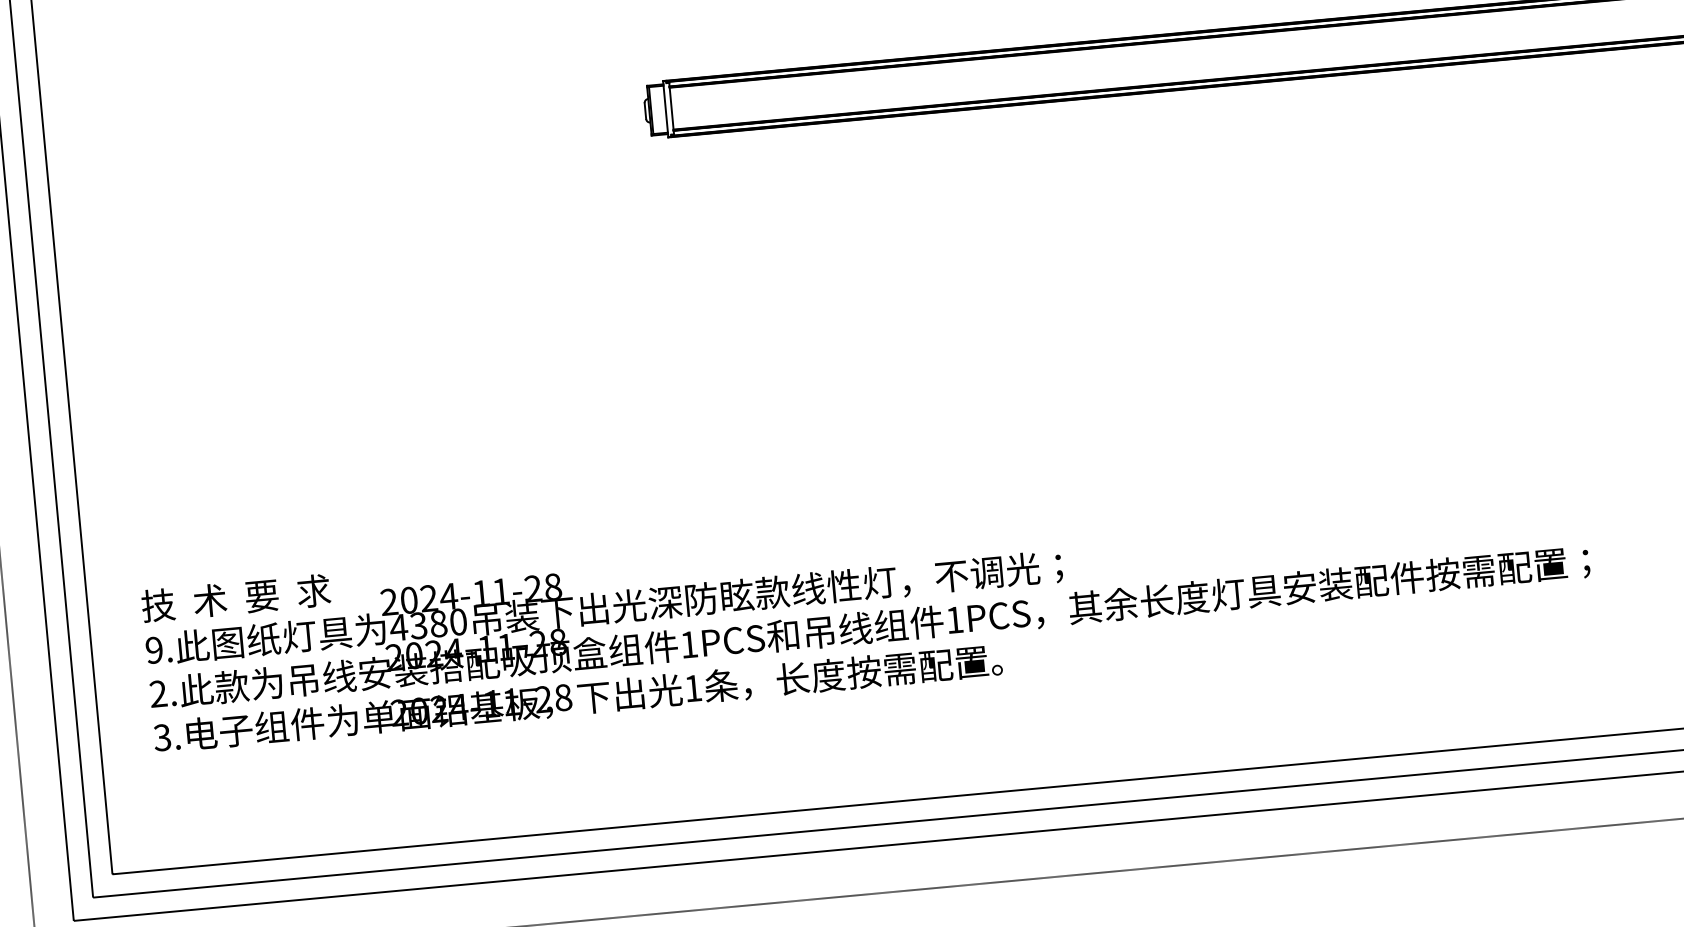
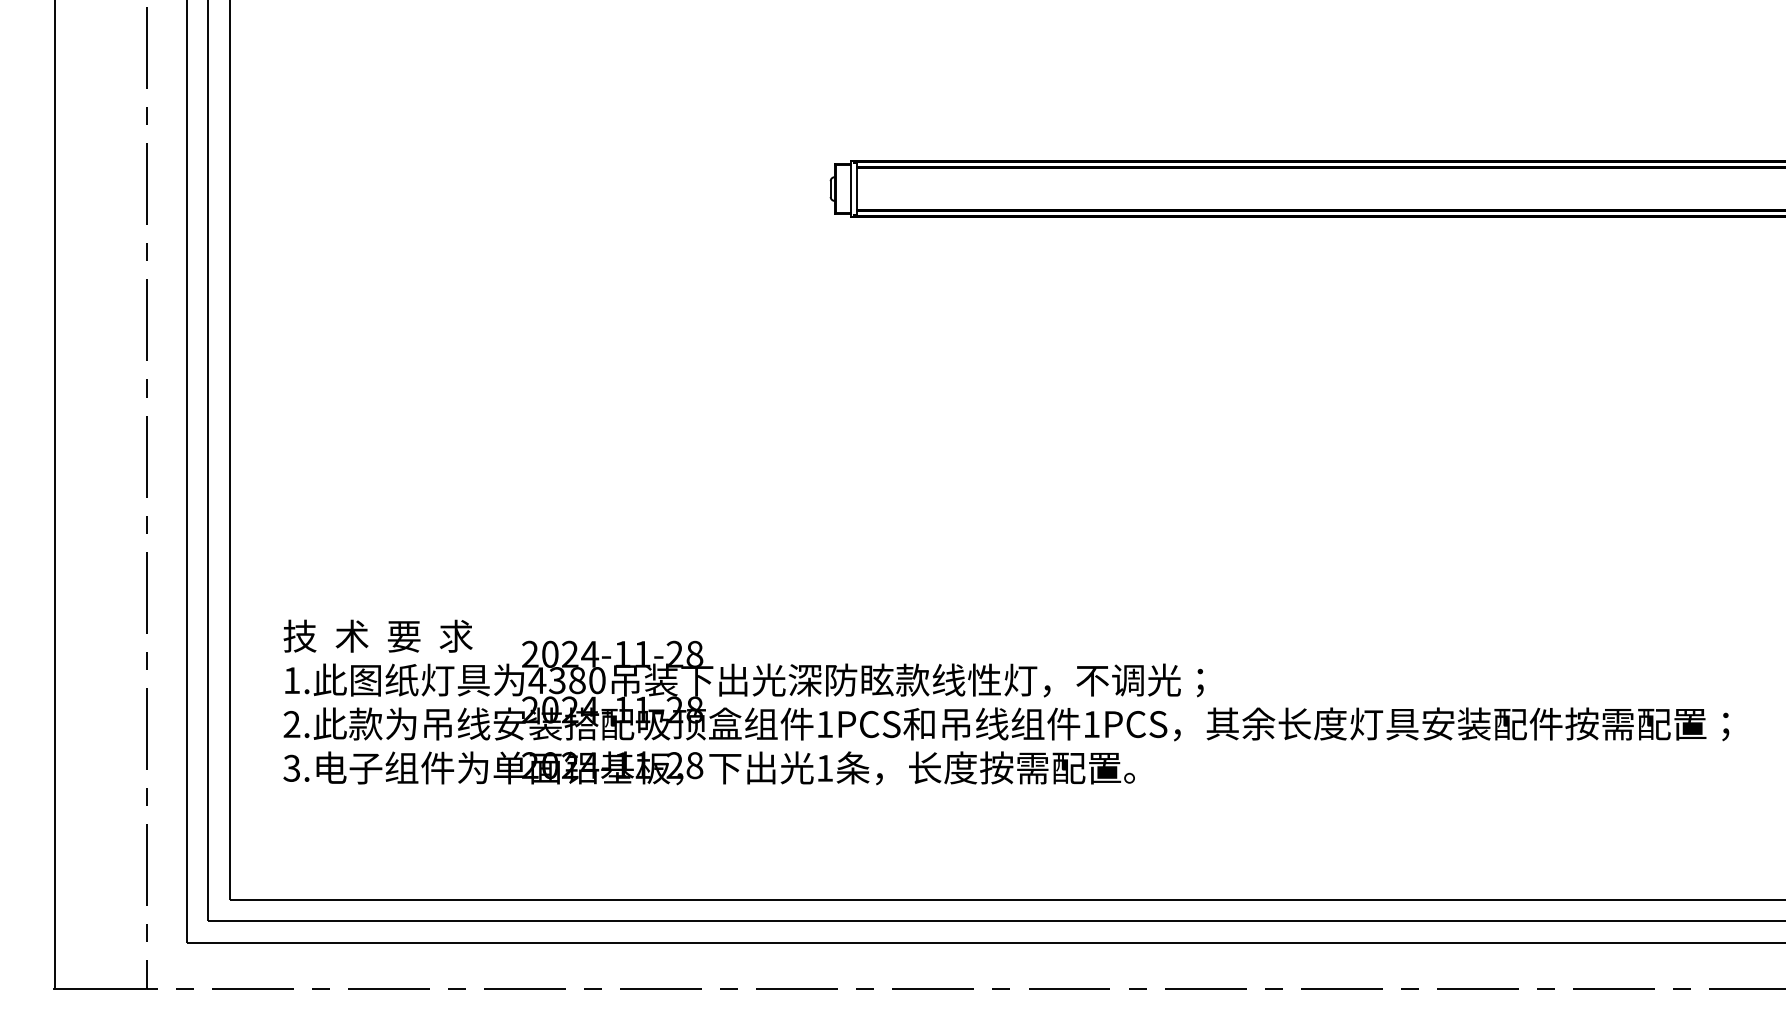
text: (153, 650) -> (291, 680), 9. -> 1.

